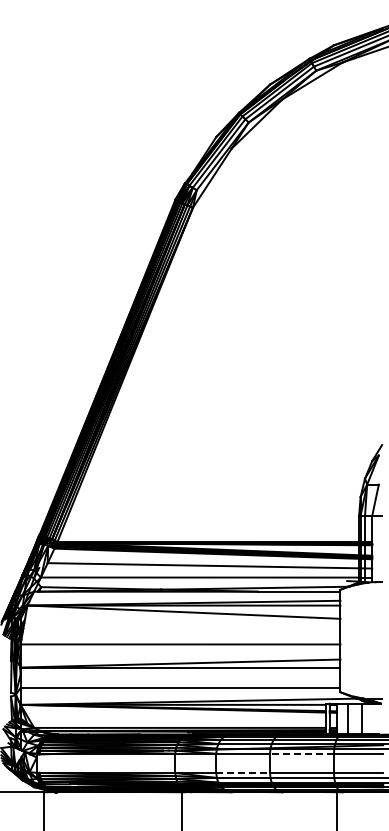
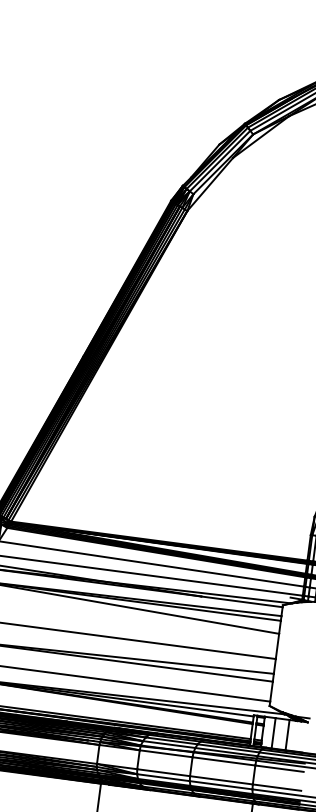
line: (302, 753) -> (224, 761), dashed -> solid
line: (243, 773) -> (163, 773), dashed -> solid

